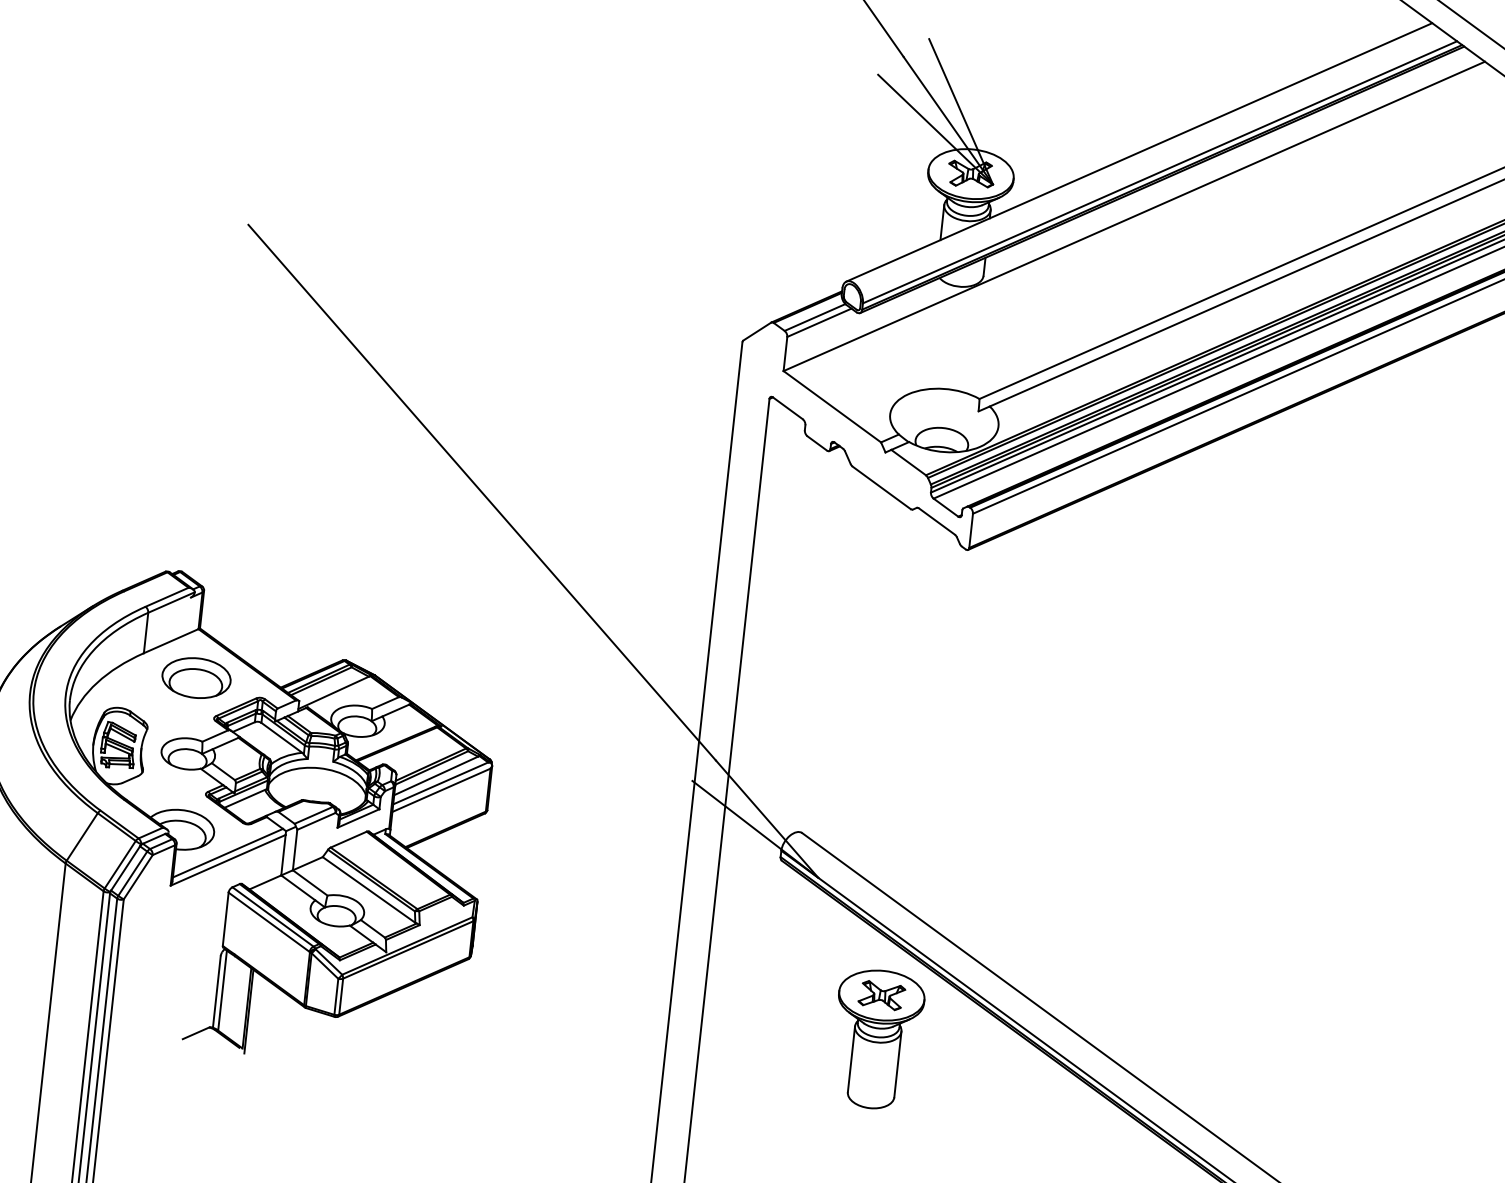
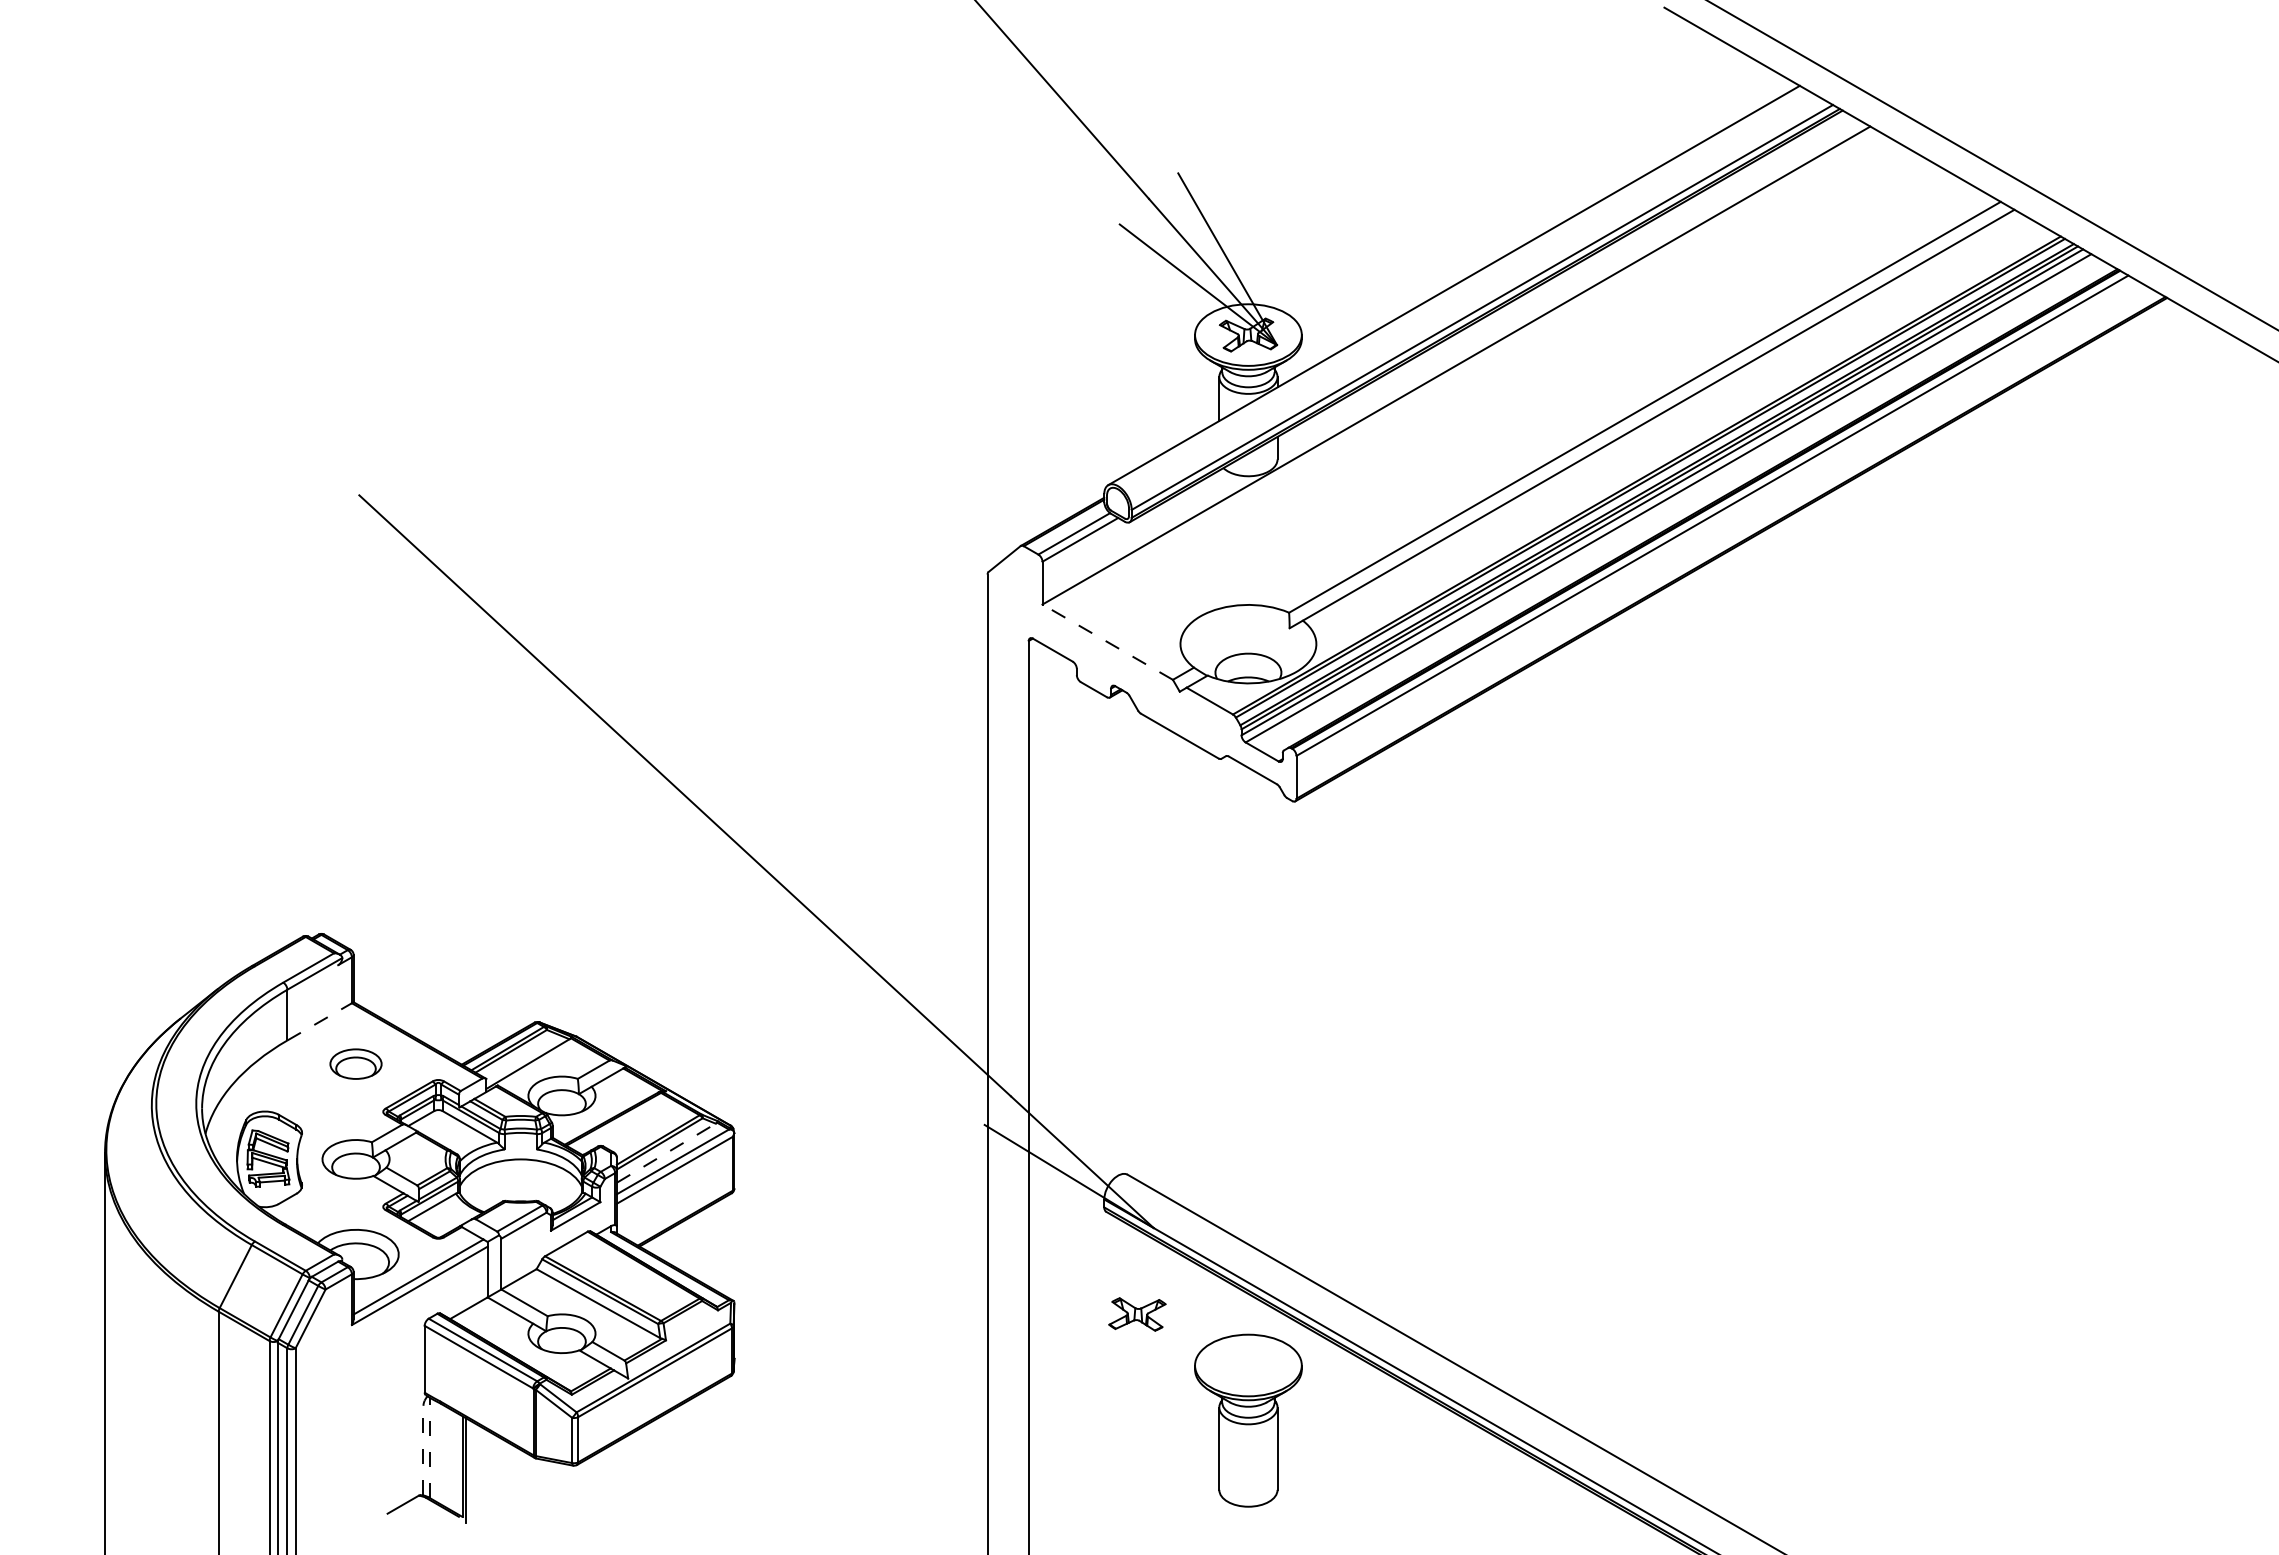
line: (832, 406) -> (1107, 641), solid -> dashed
line: (171, 640) -> (320, 1021), solid -> dashed
part: (196, 677) -> (355, 1063), size x0.6
line: (436, 776) -> (666, 1153), solid -> dashed
line: (222, 990) -> (430, 1447), solid -> dashed
line: (216, 991) -> (423, 1450), solid -> dashed
part: (881, 995) -> (1137, 1314), moved

